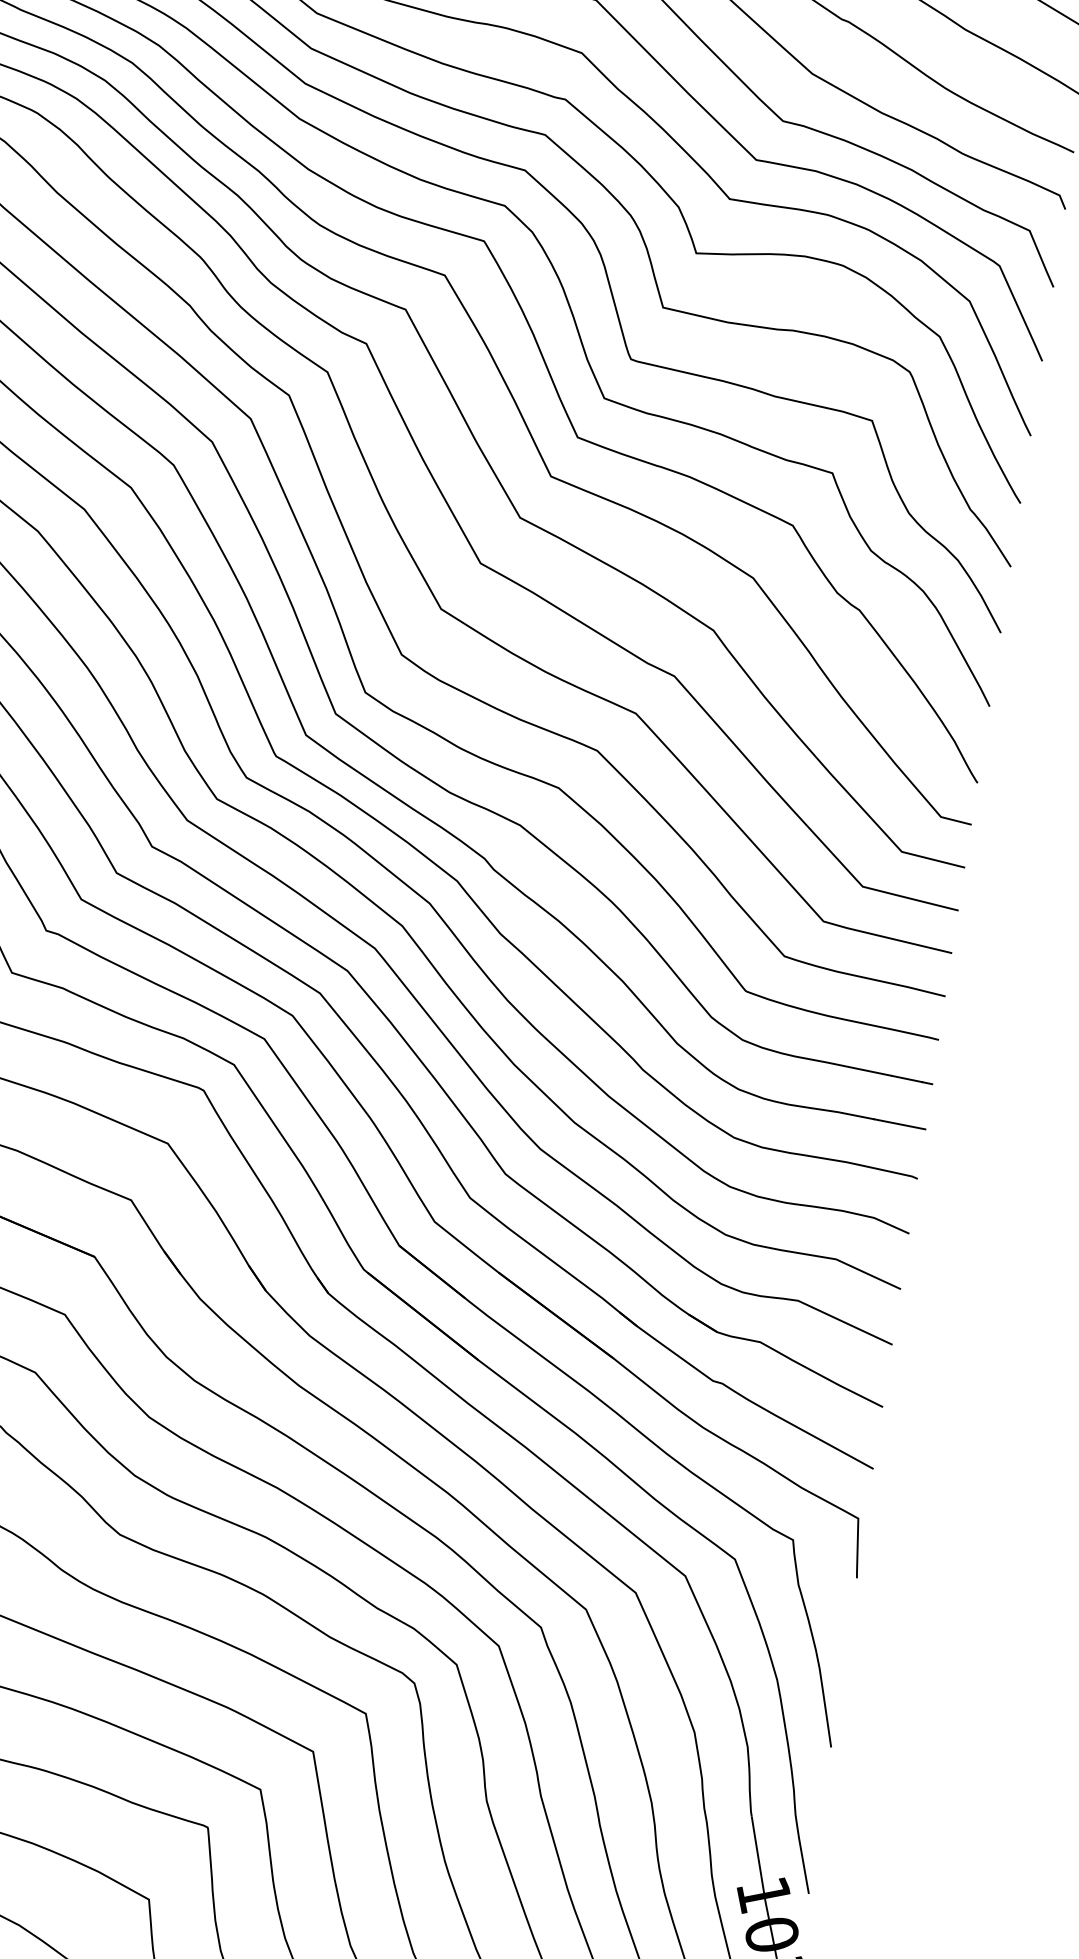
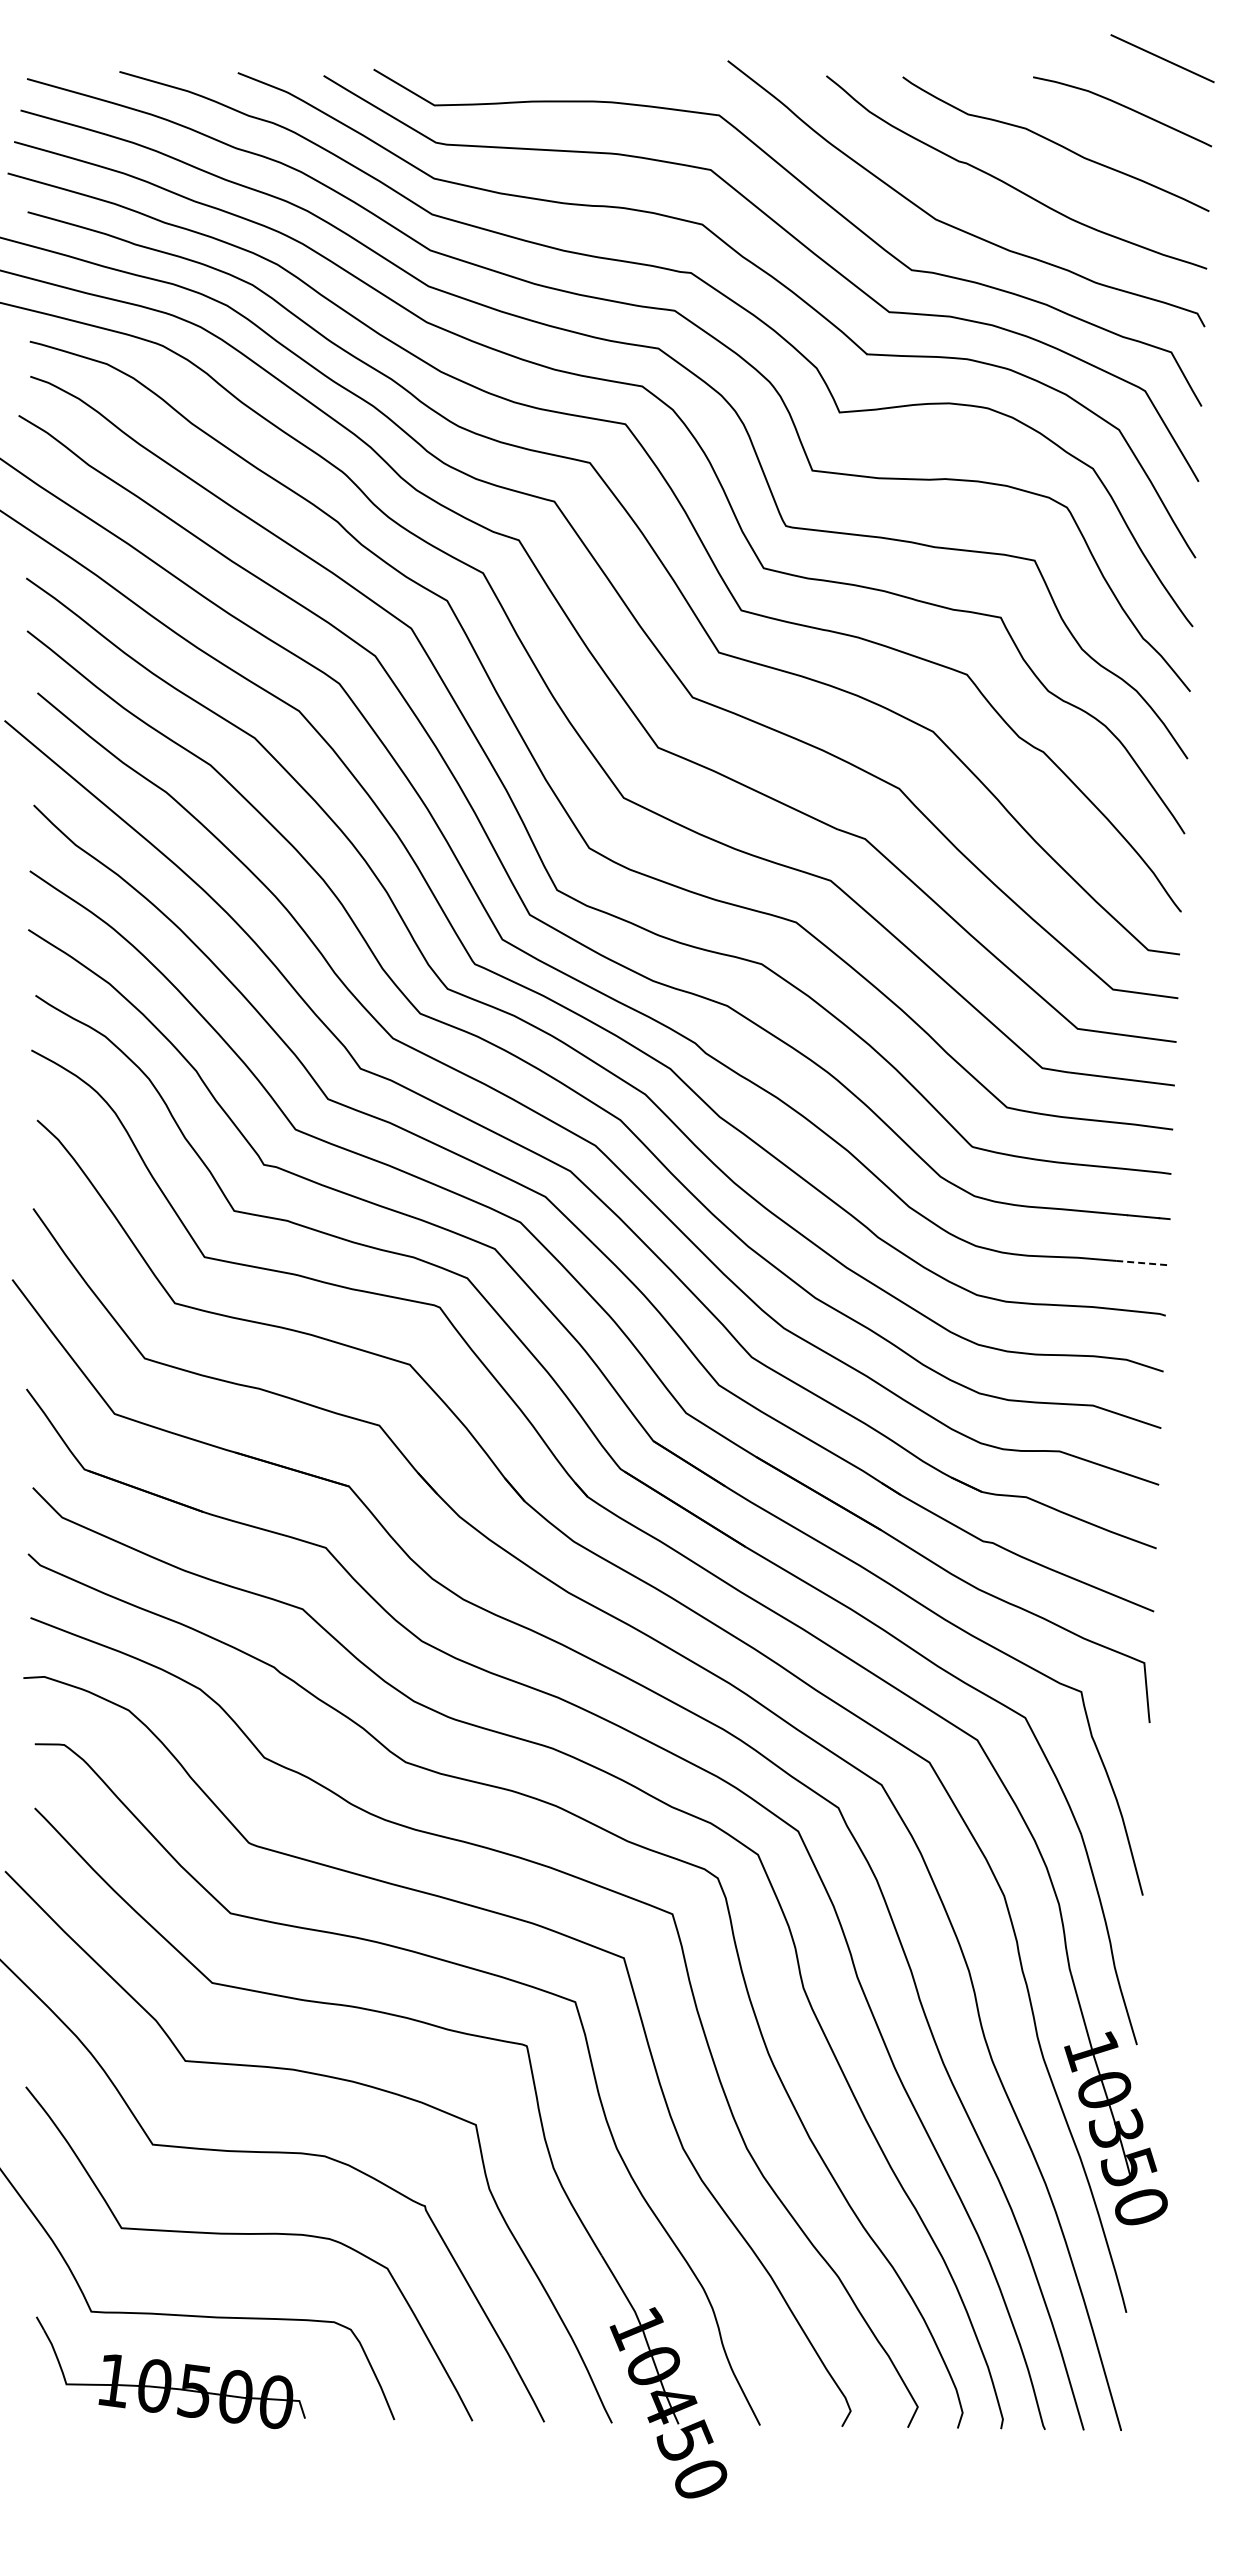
line: (900, 1124) -> (1142, 1263), solid -> dashed

